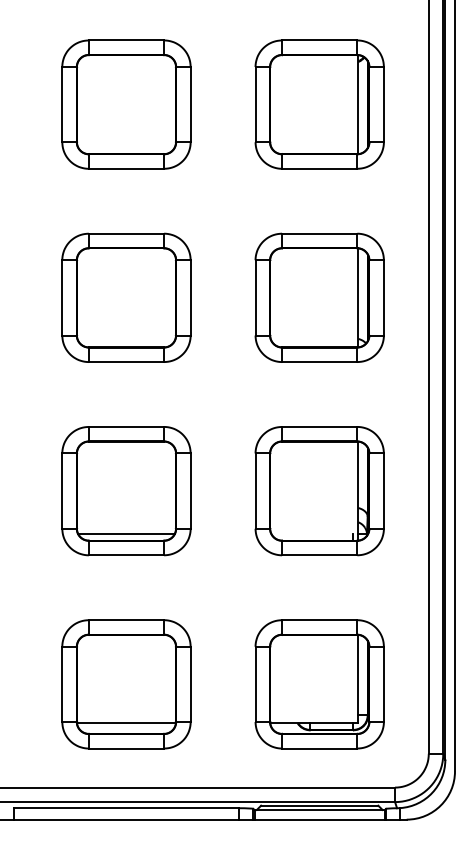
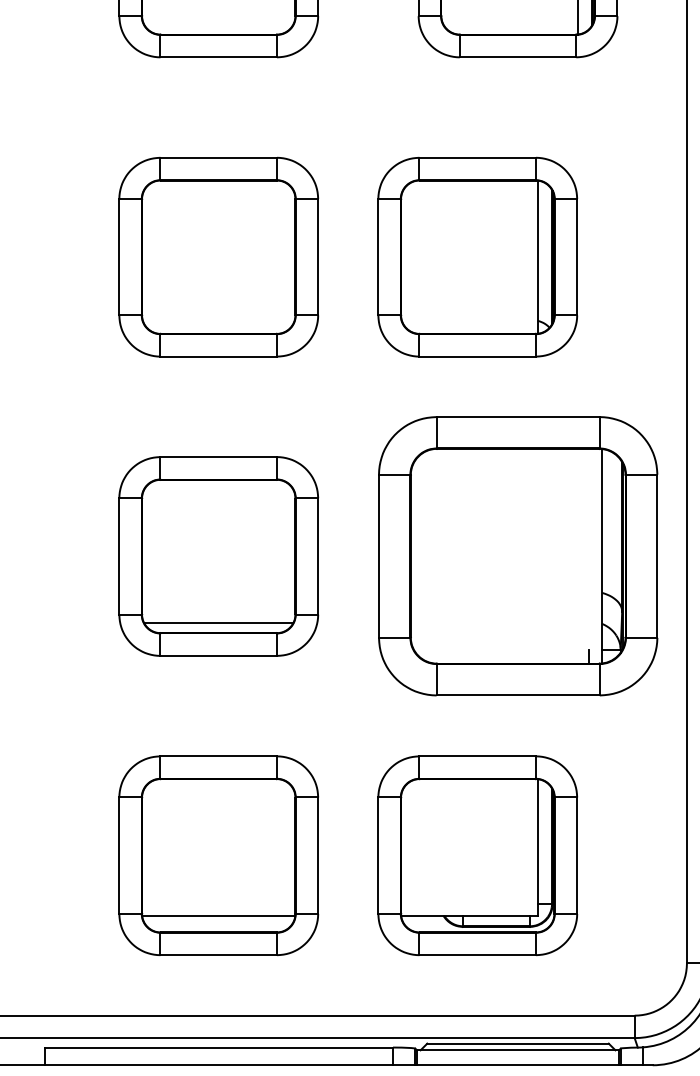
part: (319, 297) -> (477, 256), moved
part: (319, 491) -> (517, 557), size x1.4
part: (319, 684) -> (477, 855), moved

